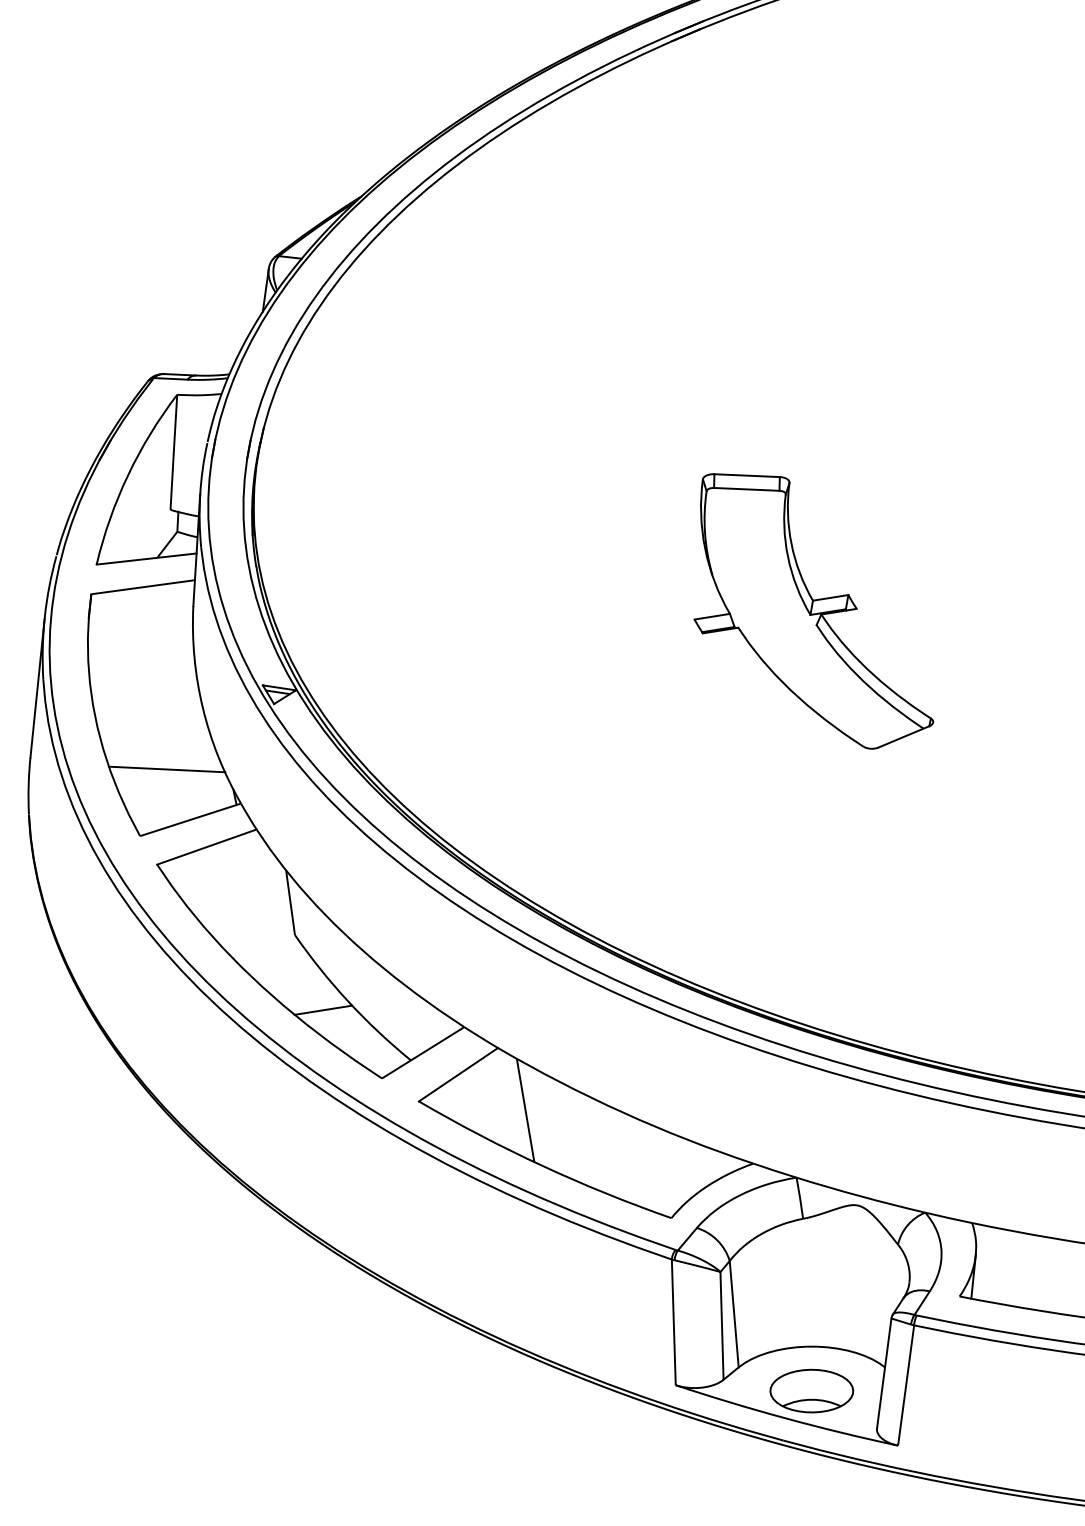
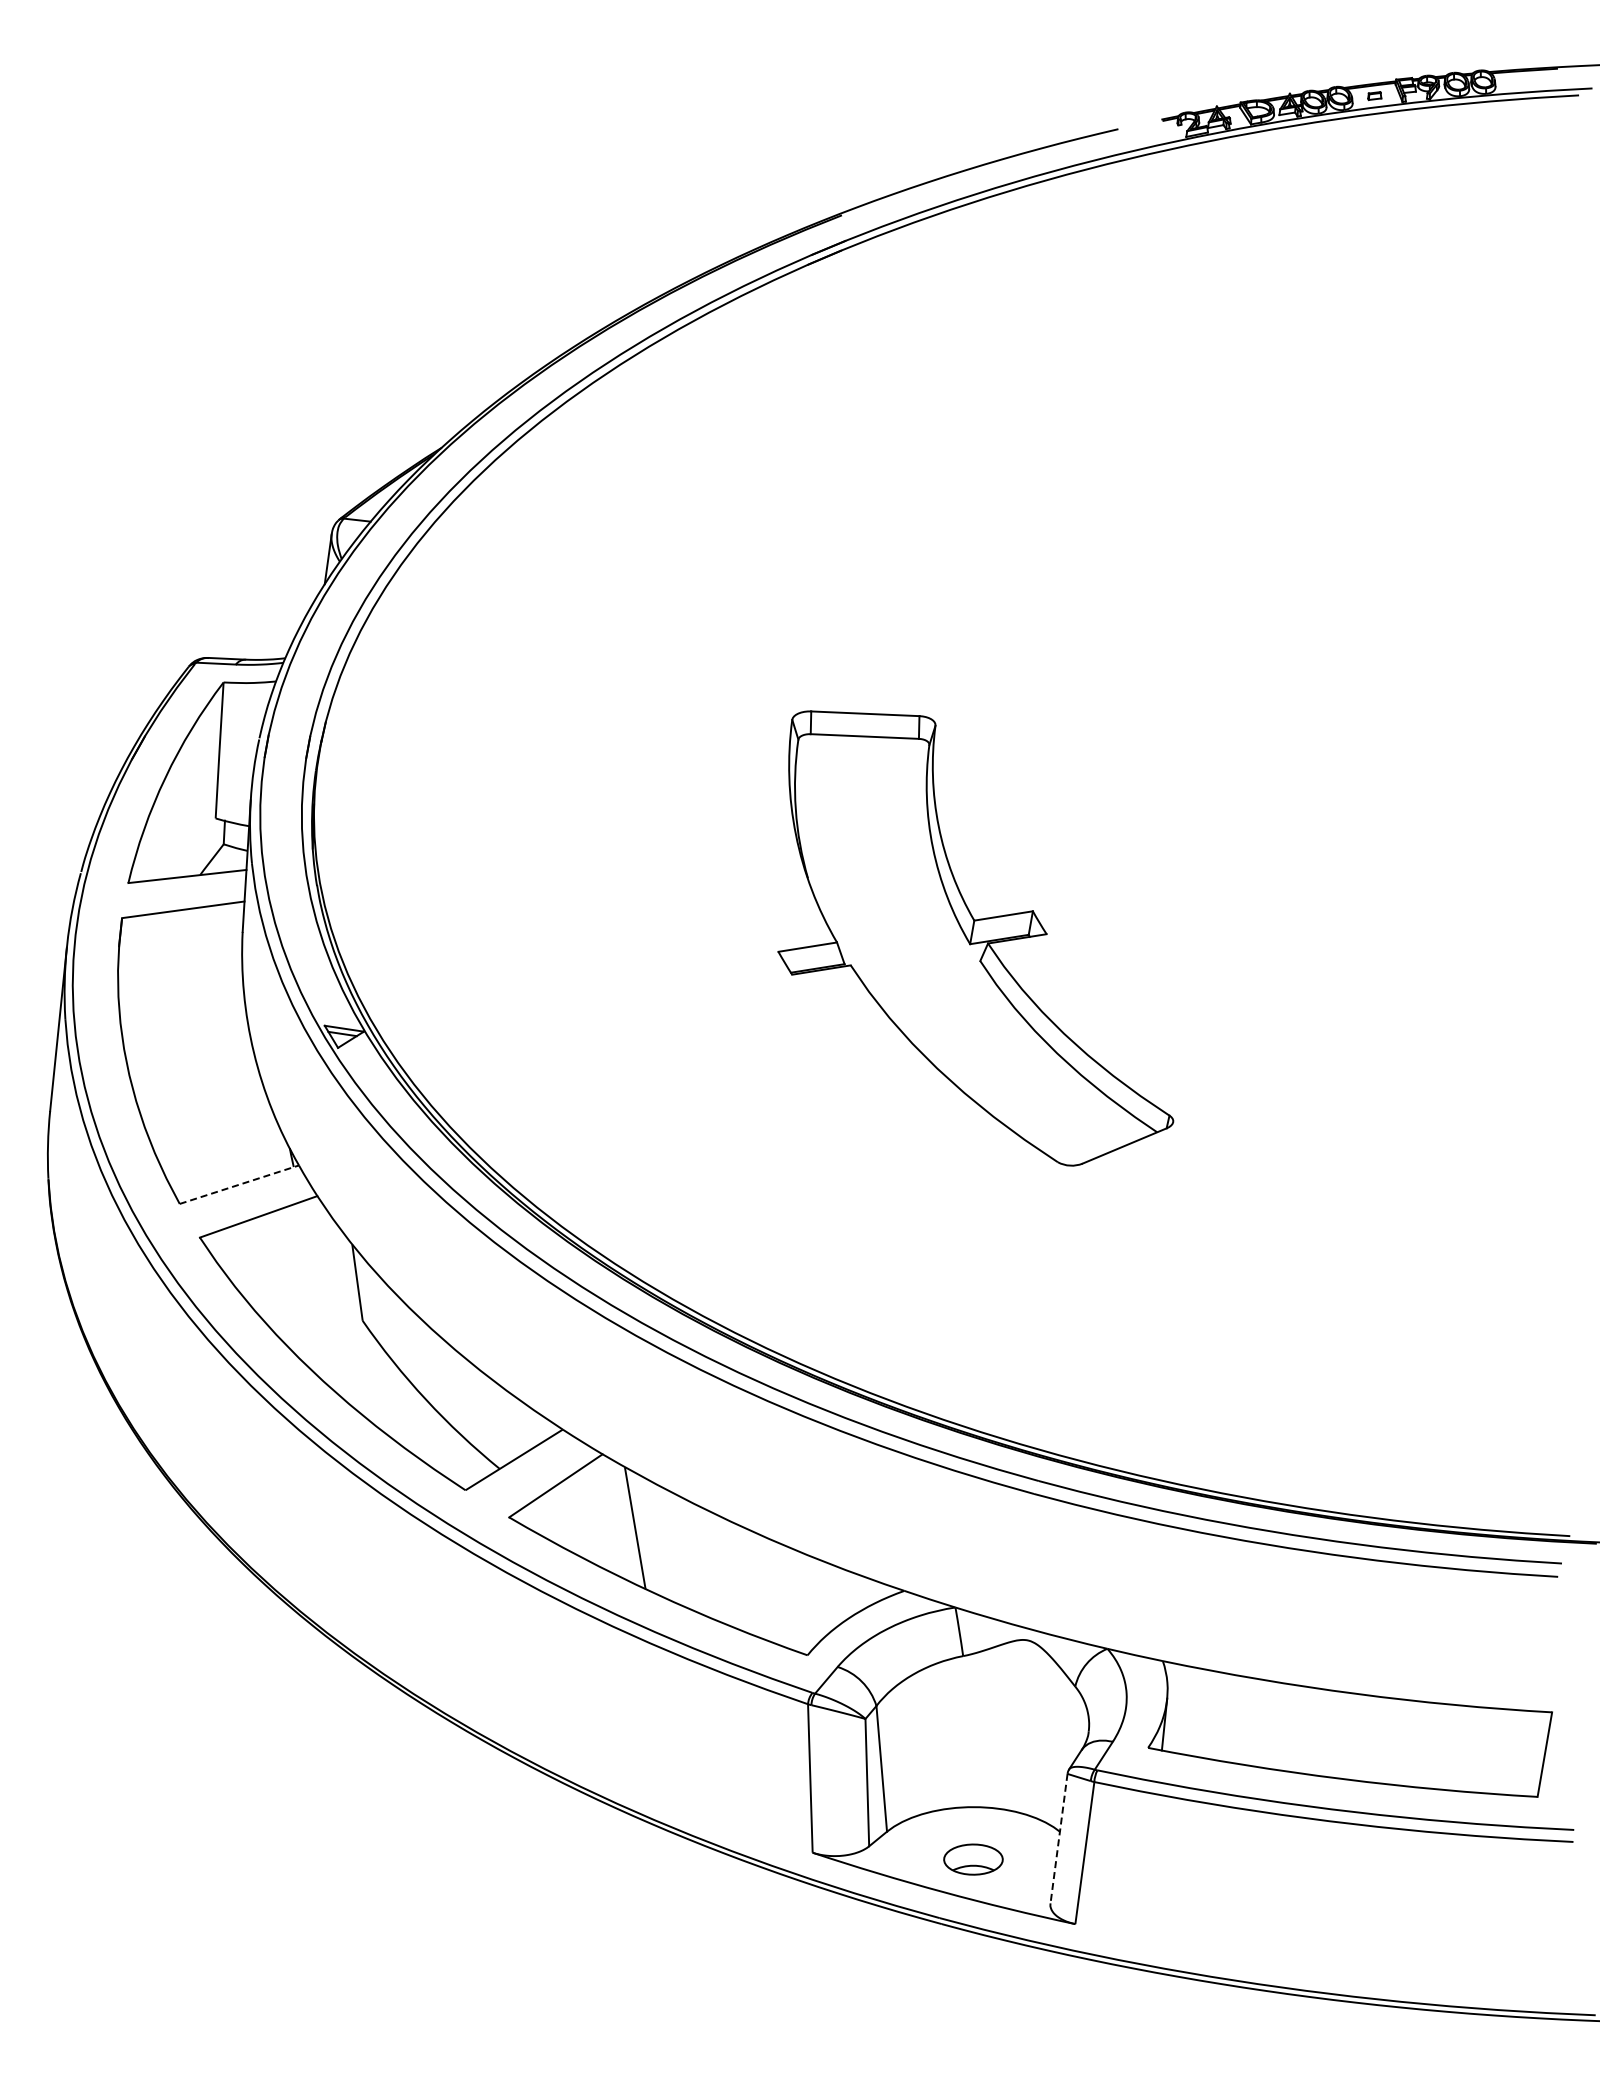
part: (813, 611) -> (975, 938), size x1.4
line: (166, 768) -> (211, 1124), removed
line: (190, 819) -> (239, 1184), solid -> dashed
line: (323, 1010) -> (396, 1409), removed
line: (883, 1374) -> (1058, 1839), solid -> dashed
part: (811, 1390) -> (973, 1859), size x0.6

